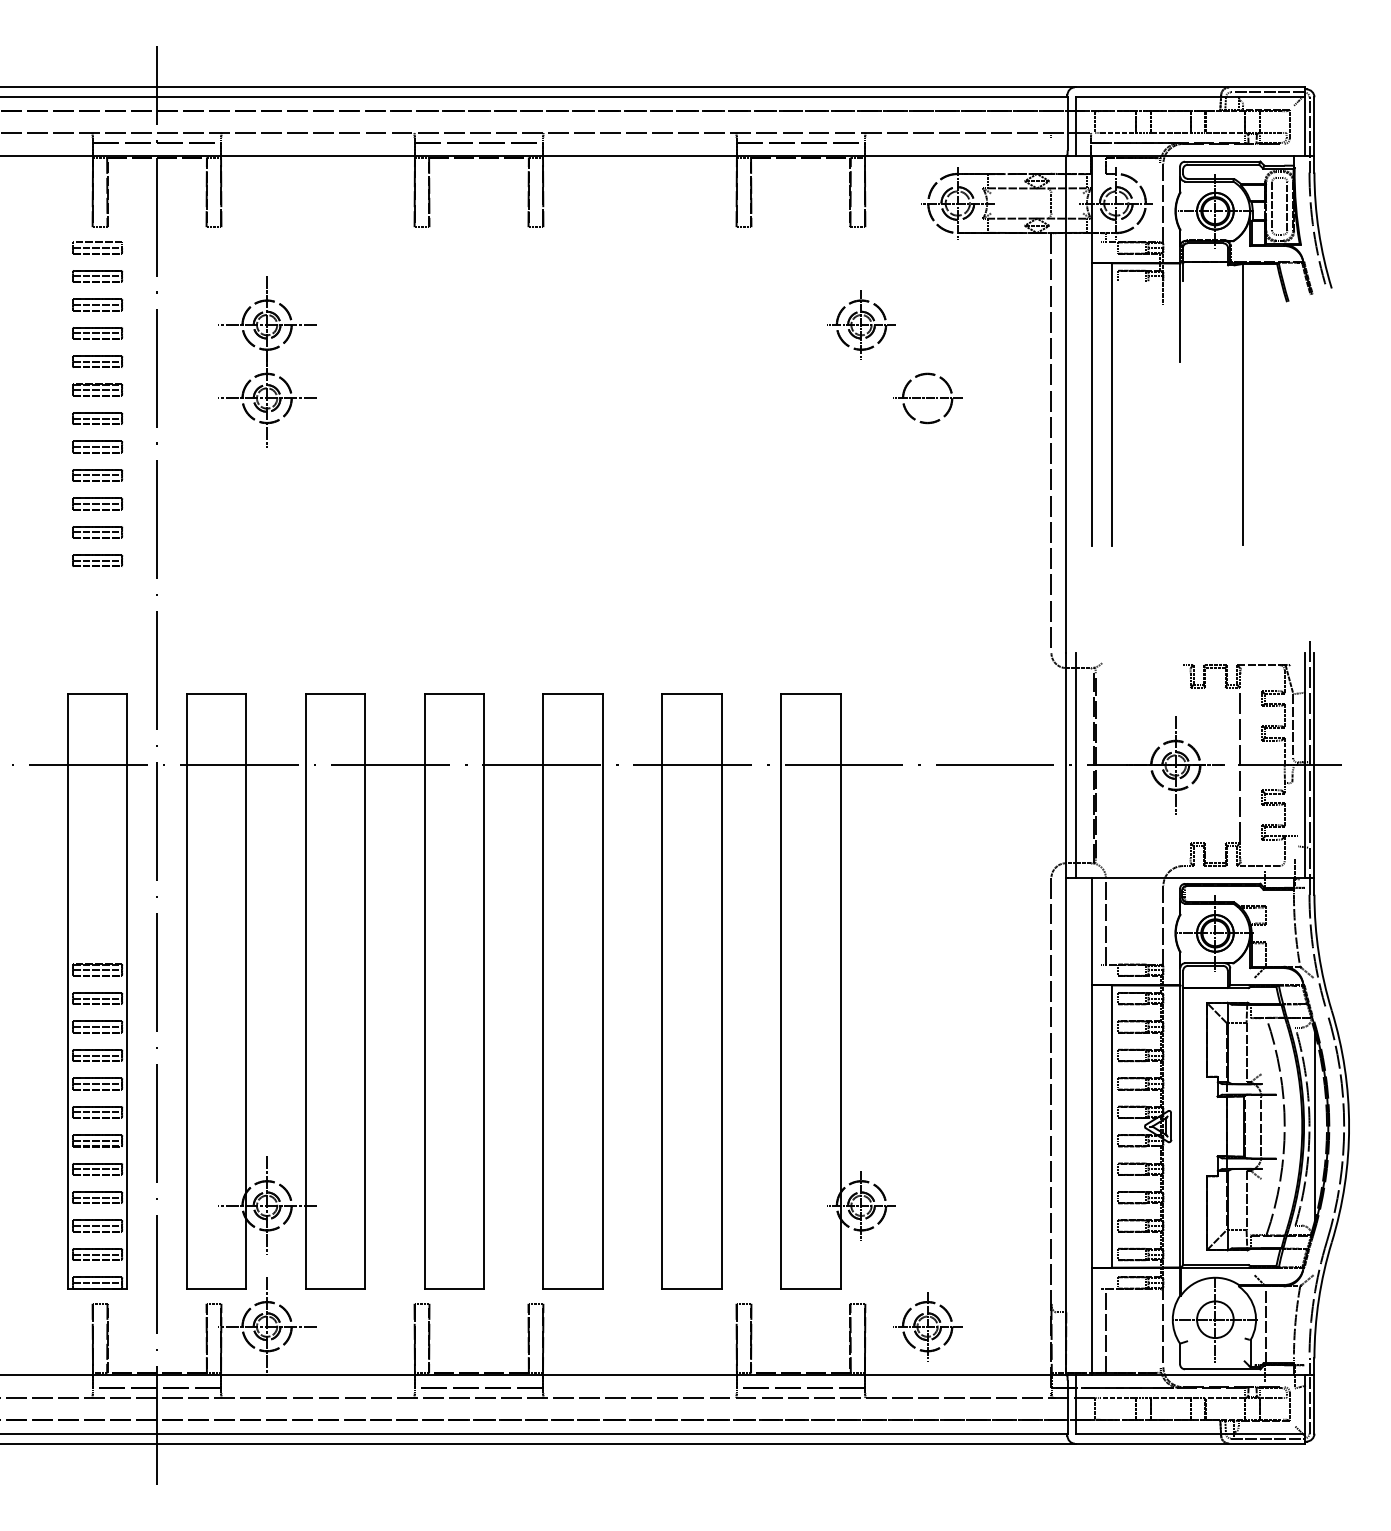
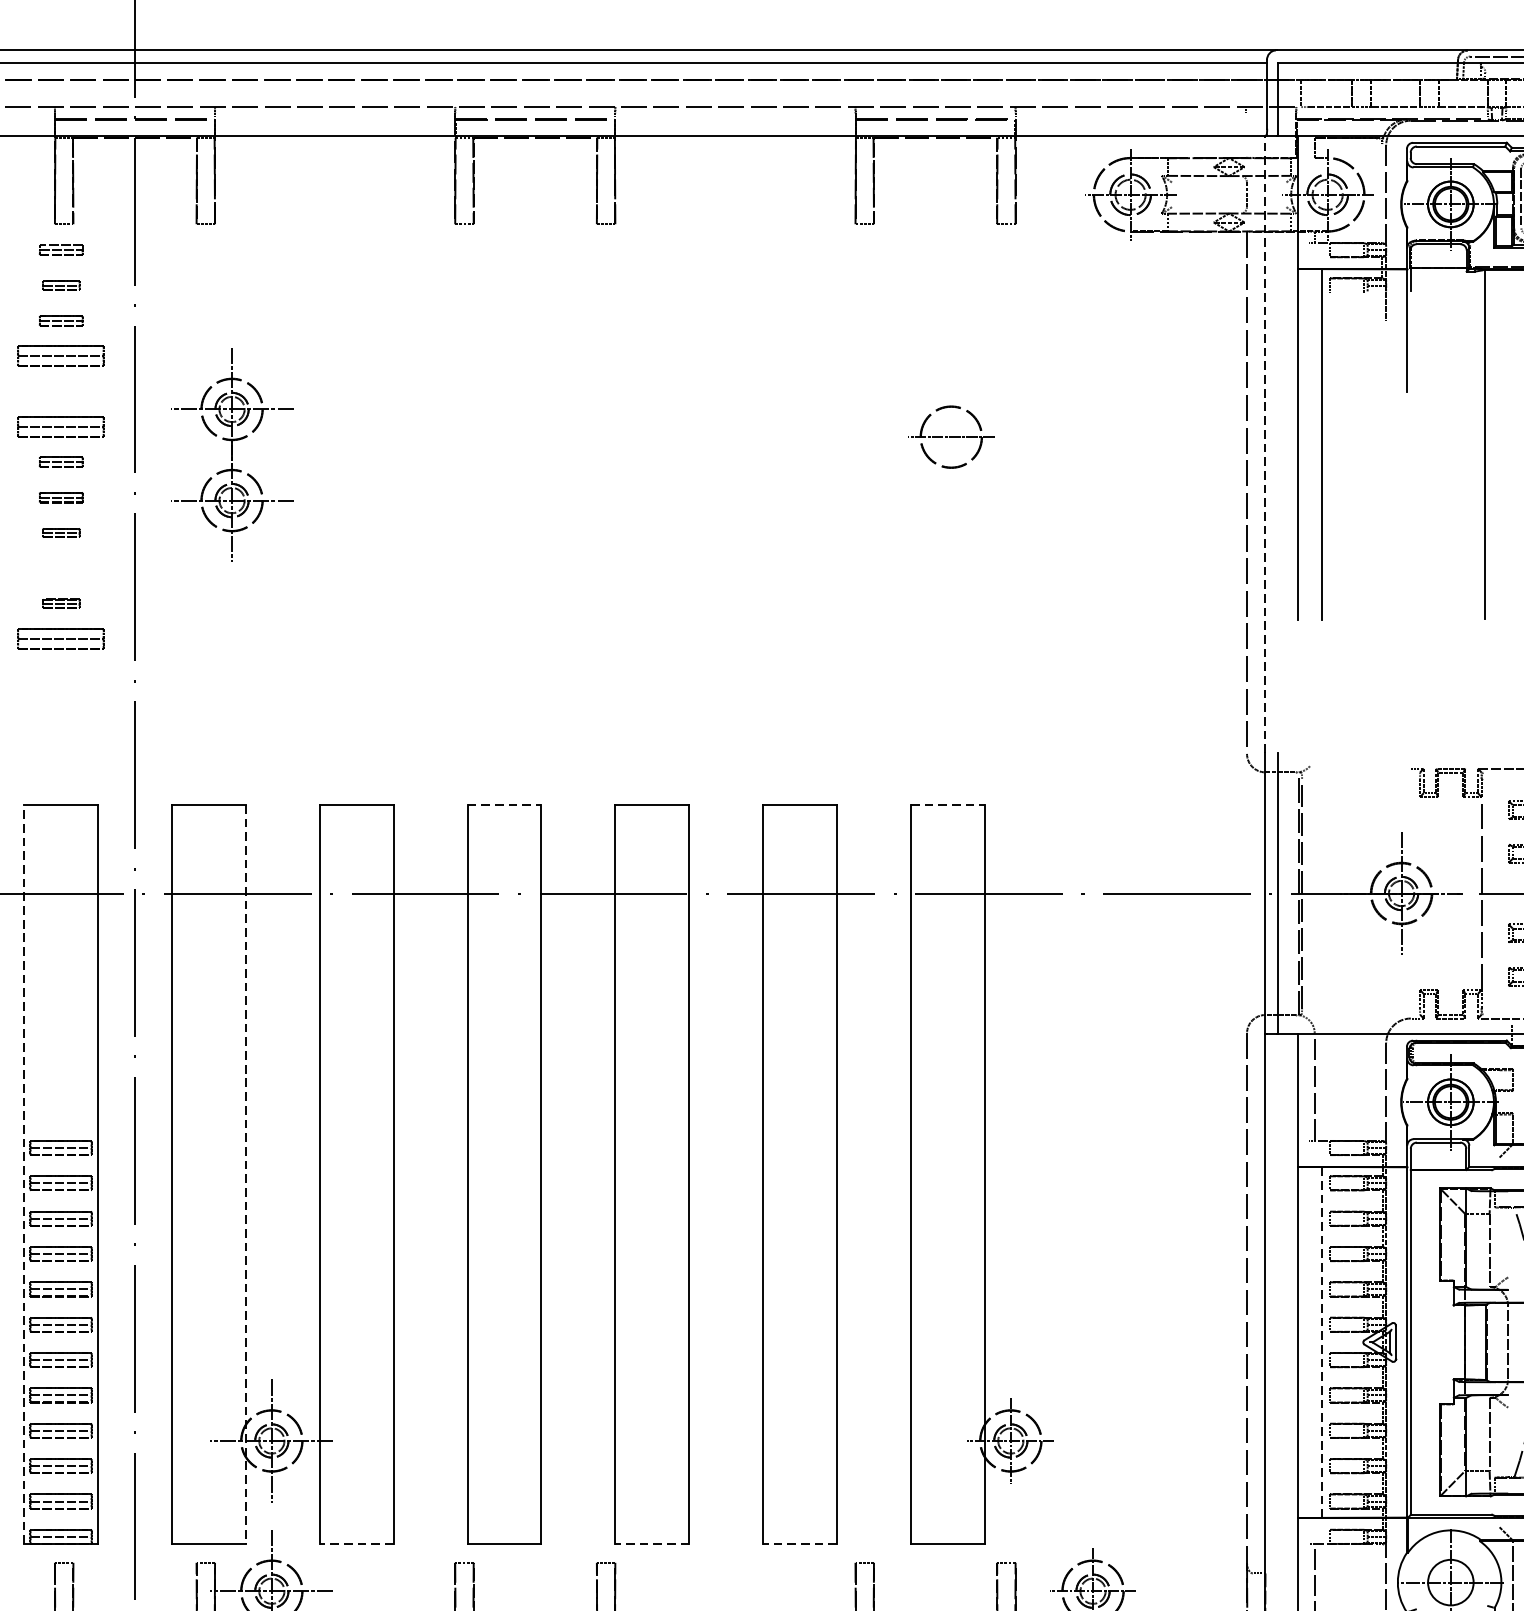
part: (97, 247) -> (60, 249), size x0.7
part: (97, 276) -> (60, 285), size x0.6
part: (97, 304) -> (60, 320), size x0.7
part: (861, 324) -> (1010, 345), removed
part: (97, 333) -> (60, 356), size x1.4
part: (97, 361) -> (60, 391), removed
part: (267, 361) -> (232, 454), moved
part: (97, 389) -> (60, 426), size x1.4
part: (927, 398) -> (951, 437), moved
line: (1066, 403) -> (1265, 443), solid -> dashed
part: (97, 418) -> (60, 462), size x0.7
part: (97, 446) -> (60, 496), size x0.7
part: (97, 475) -> (60, 532), size x0.6
part: (97, 503) -> (60, 567), removed
part: (97, 532) -> (60, 603), size x0.6
part: (97, 560) -> (60, 638), size x1.4
line: (454, 694) -> (504, 805), solid -> dashed
line: (810, 694) -> (947, 805), solid -> dashed
line: (67, 990) -> (23, 1173), solid -> dashed
line: (246, 991) -> (246, 1174), solid -> dashed
line: (1111, 1126) -> (1321, 1342), solid -> dashed
line: (335, 1288) -> (356, 1543), solid -> dashed
line: (573, 1288) -> (652, 1543), solid -> dashed
line: (691, 1288) -> (799, 1543), solid -> dashed

